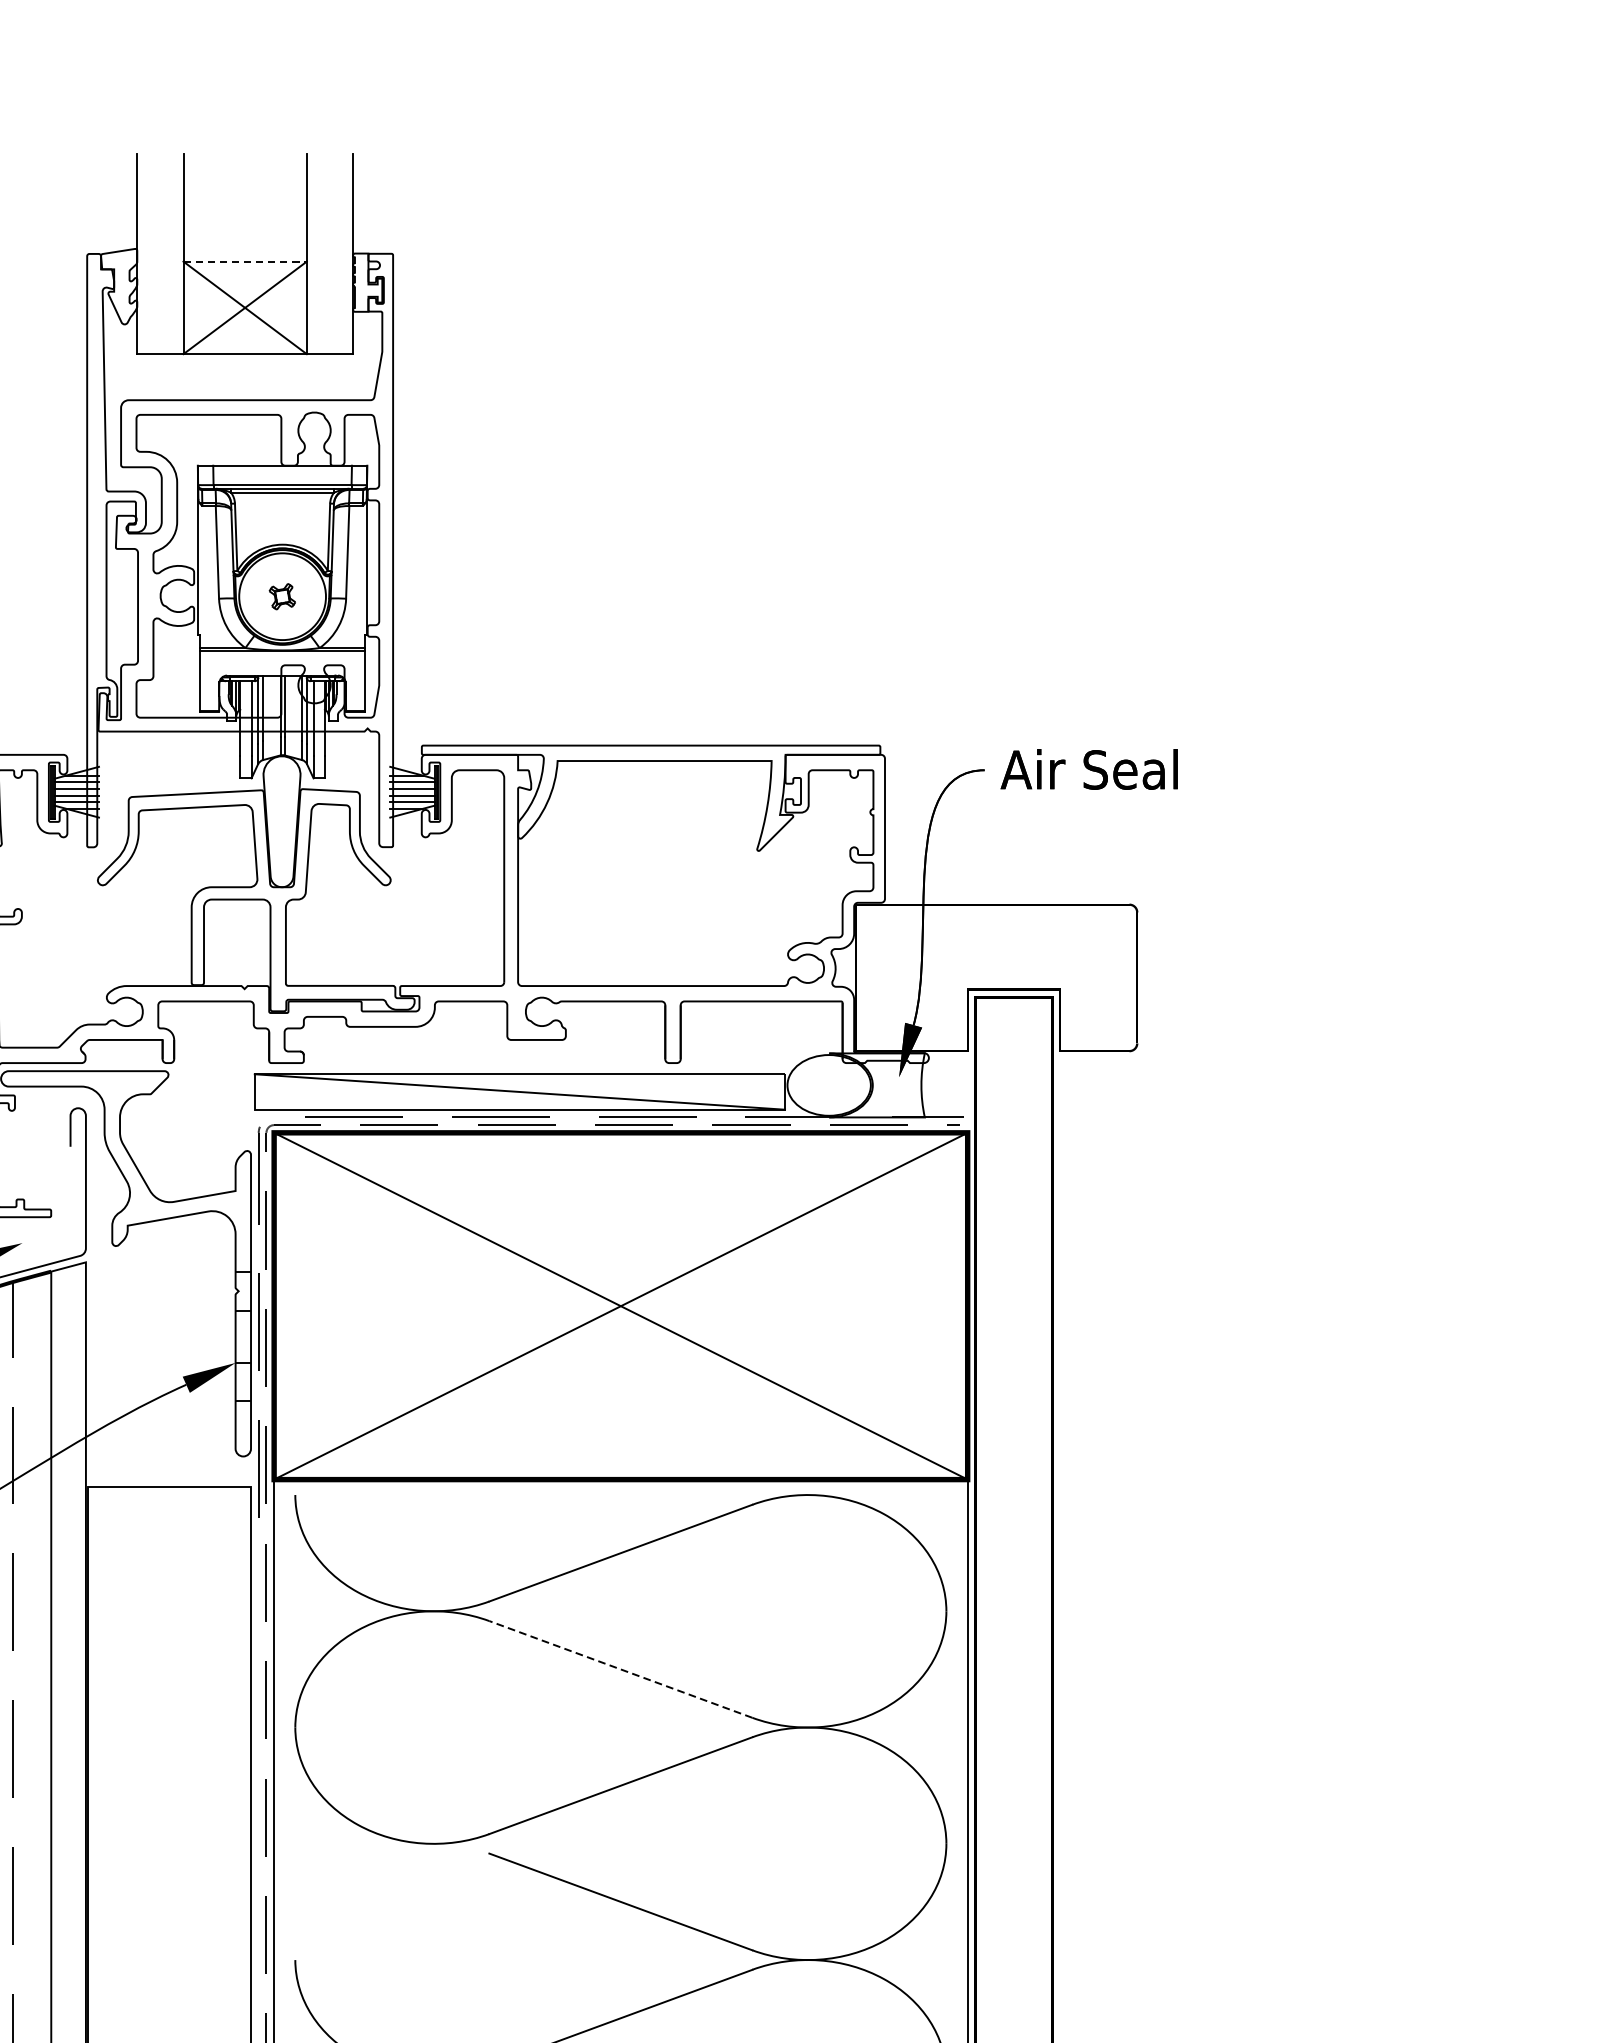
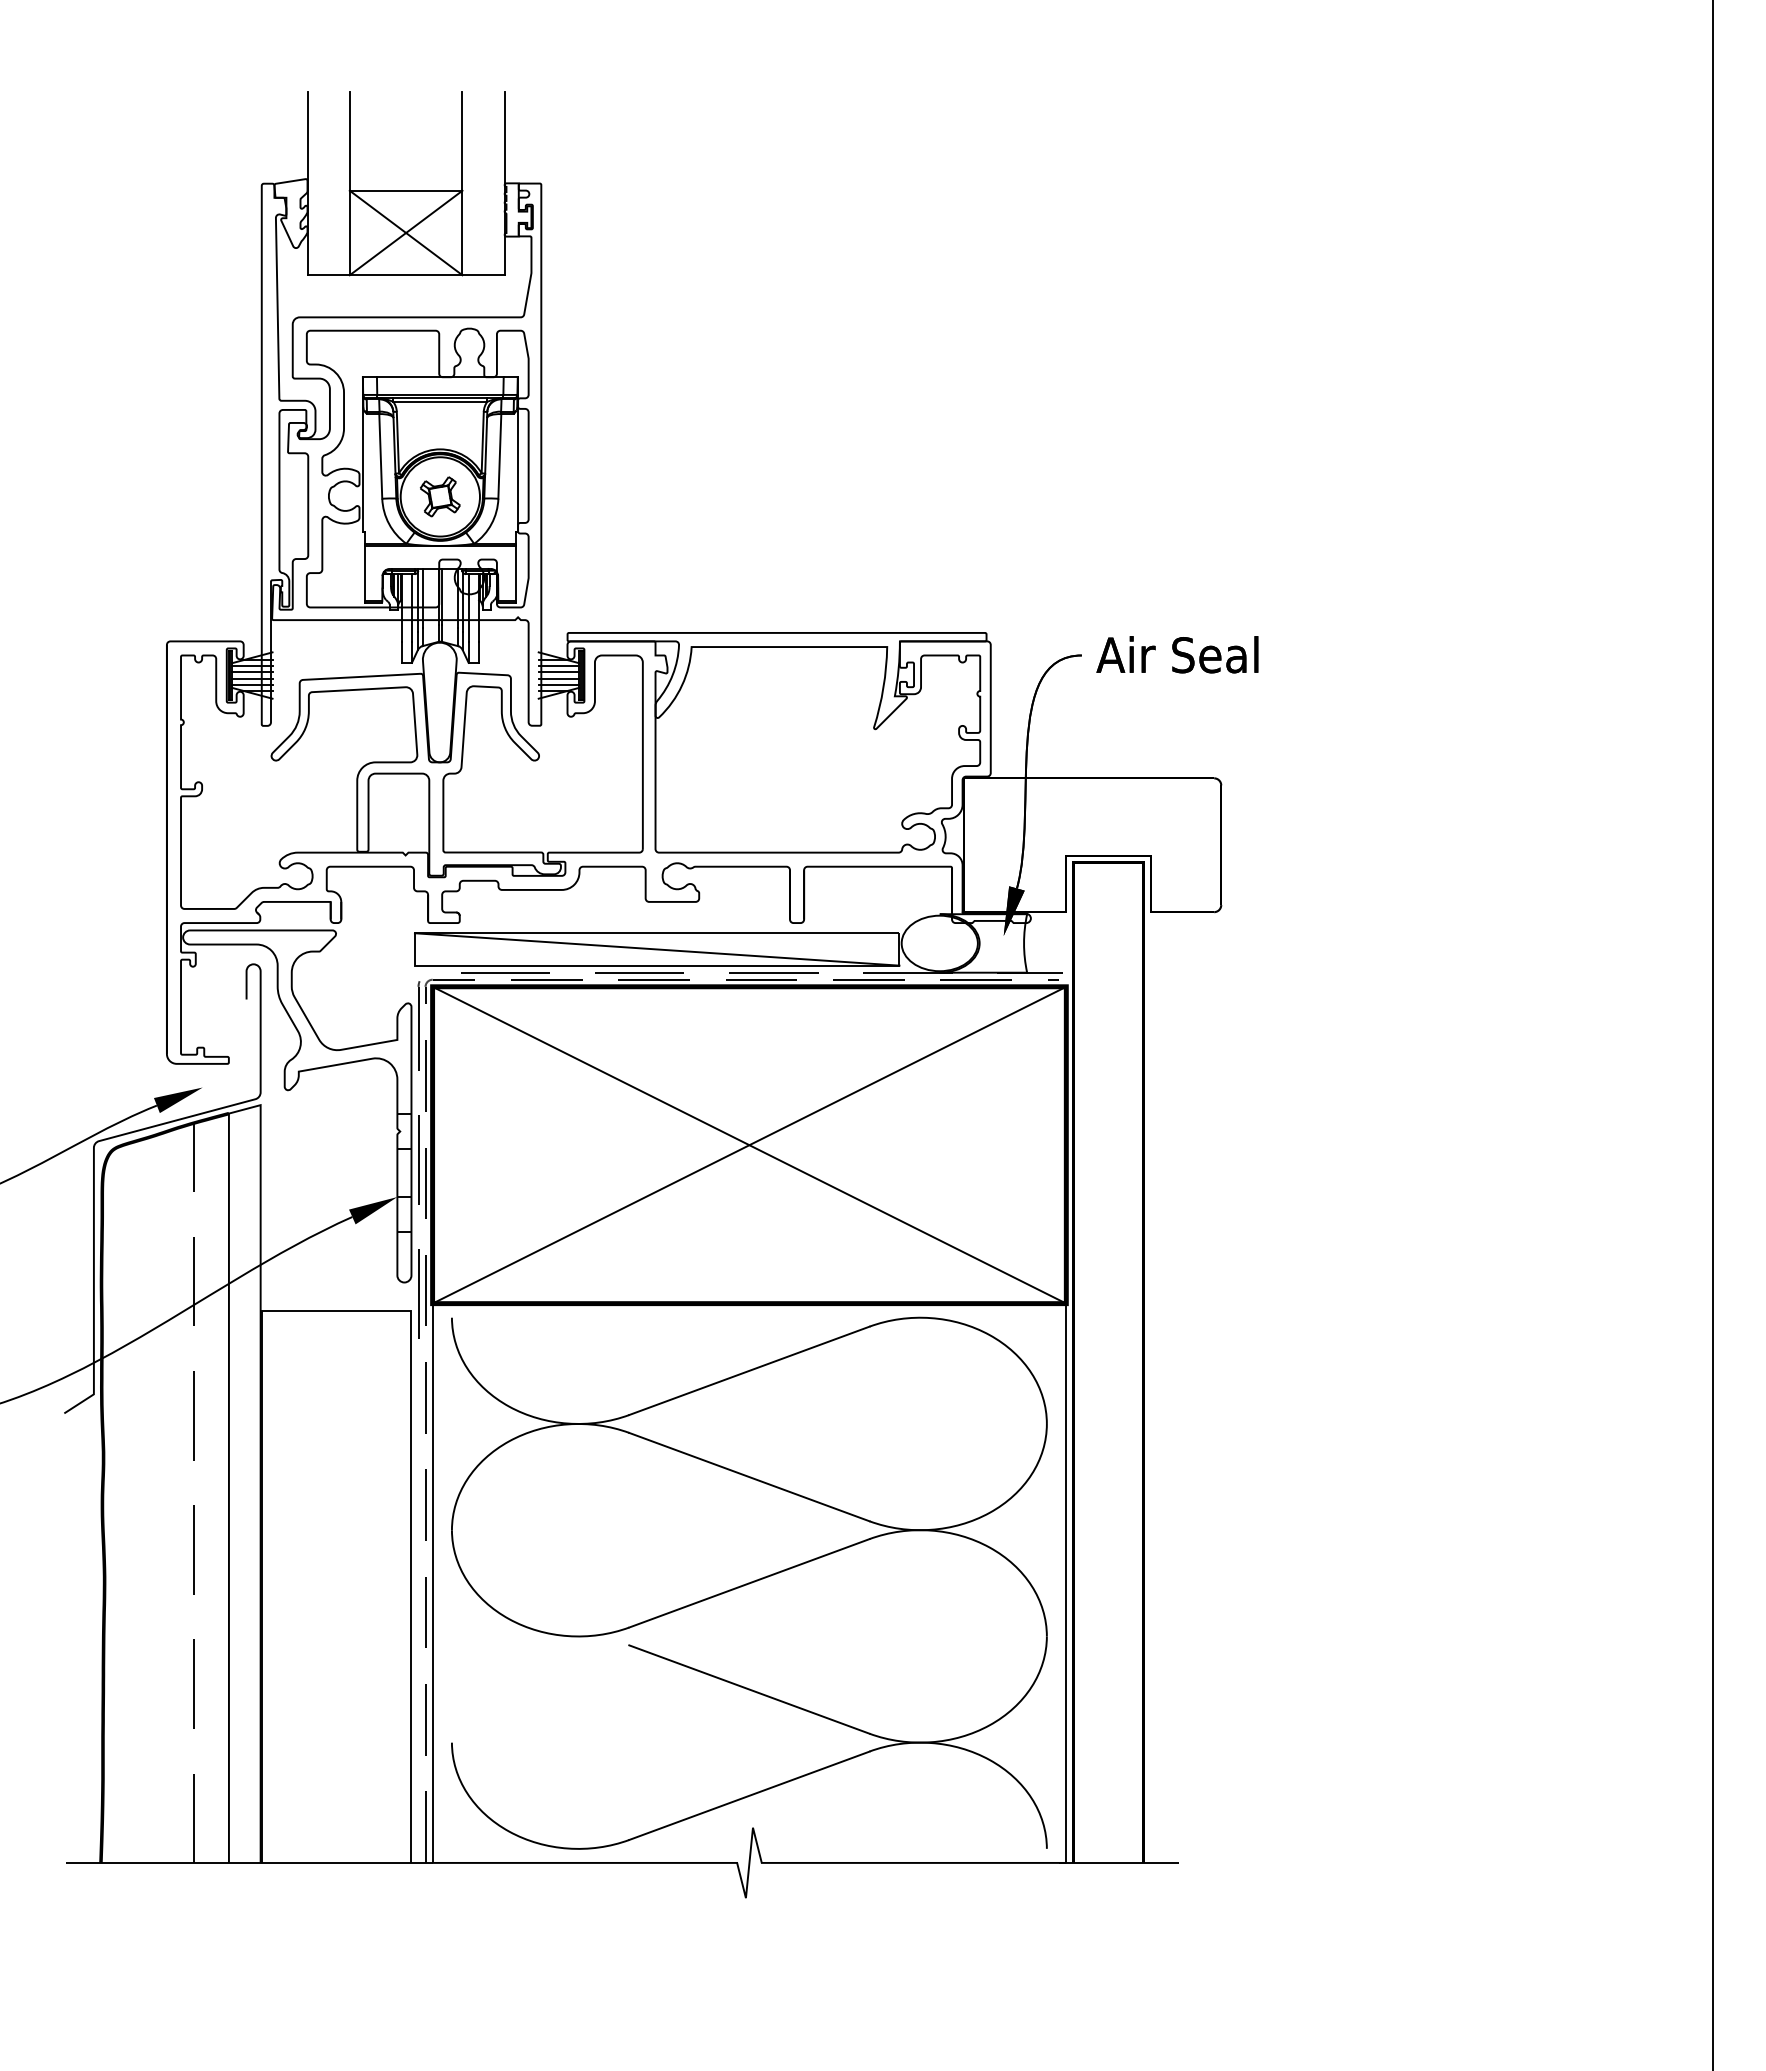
line: (245, 261) -> (406, 190), dashed -> solid
part: (281, 596) -> (439, 496), size x1.67
line: (619, 1668) -> (748, 1476), dashed -> solid

